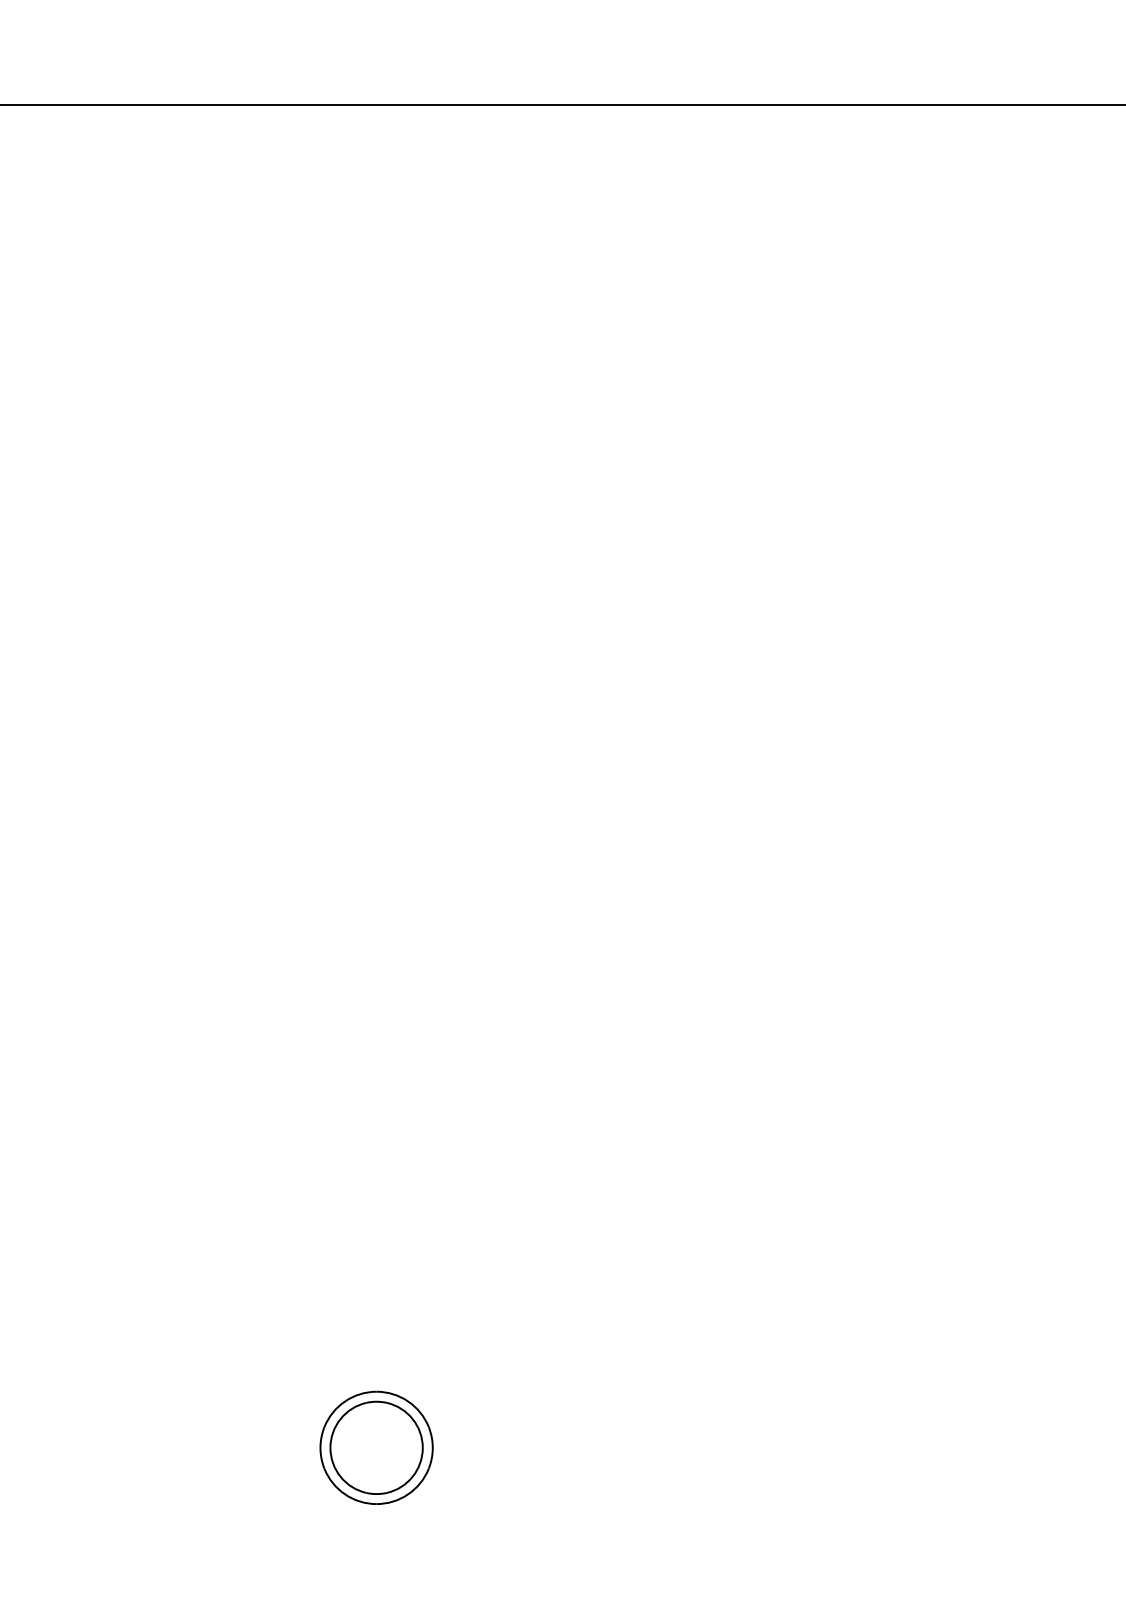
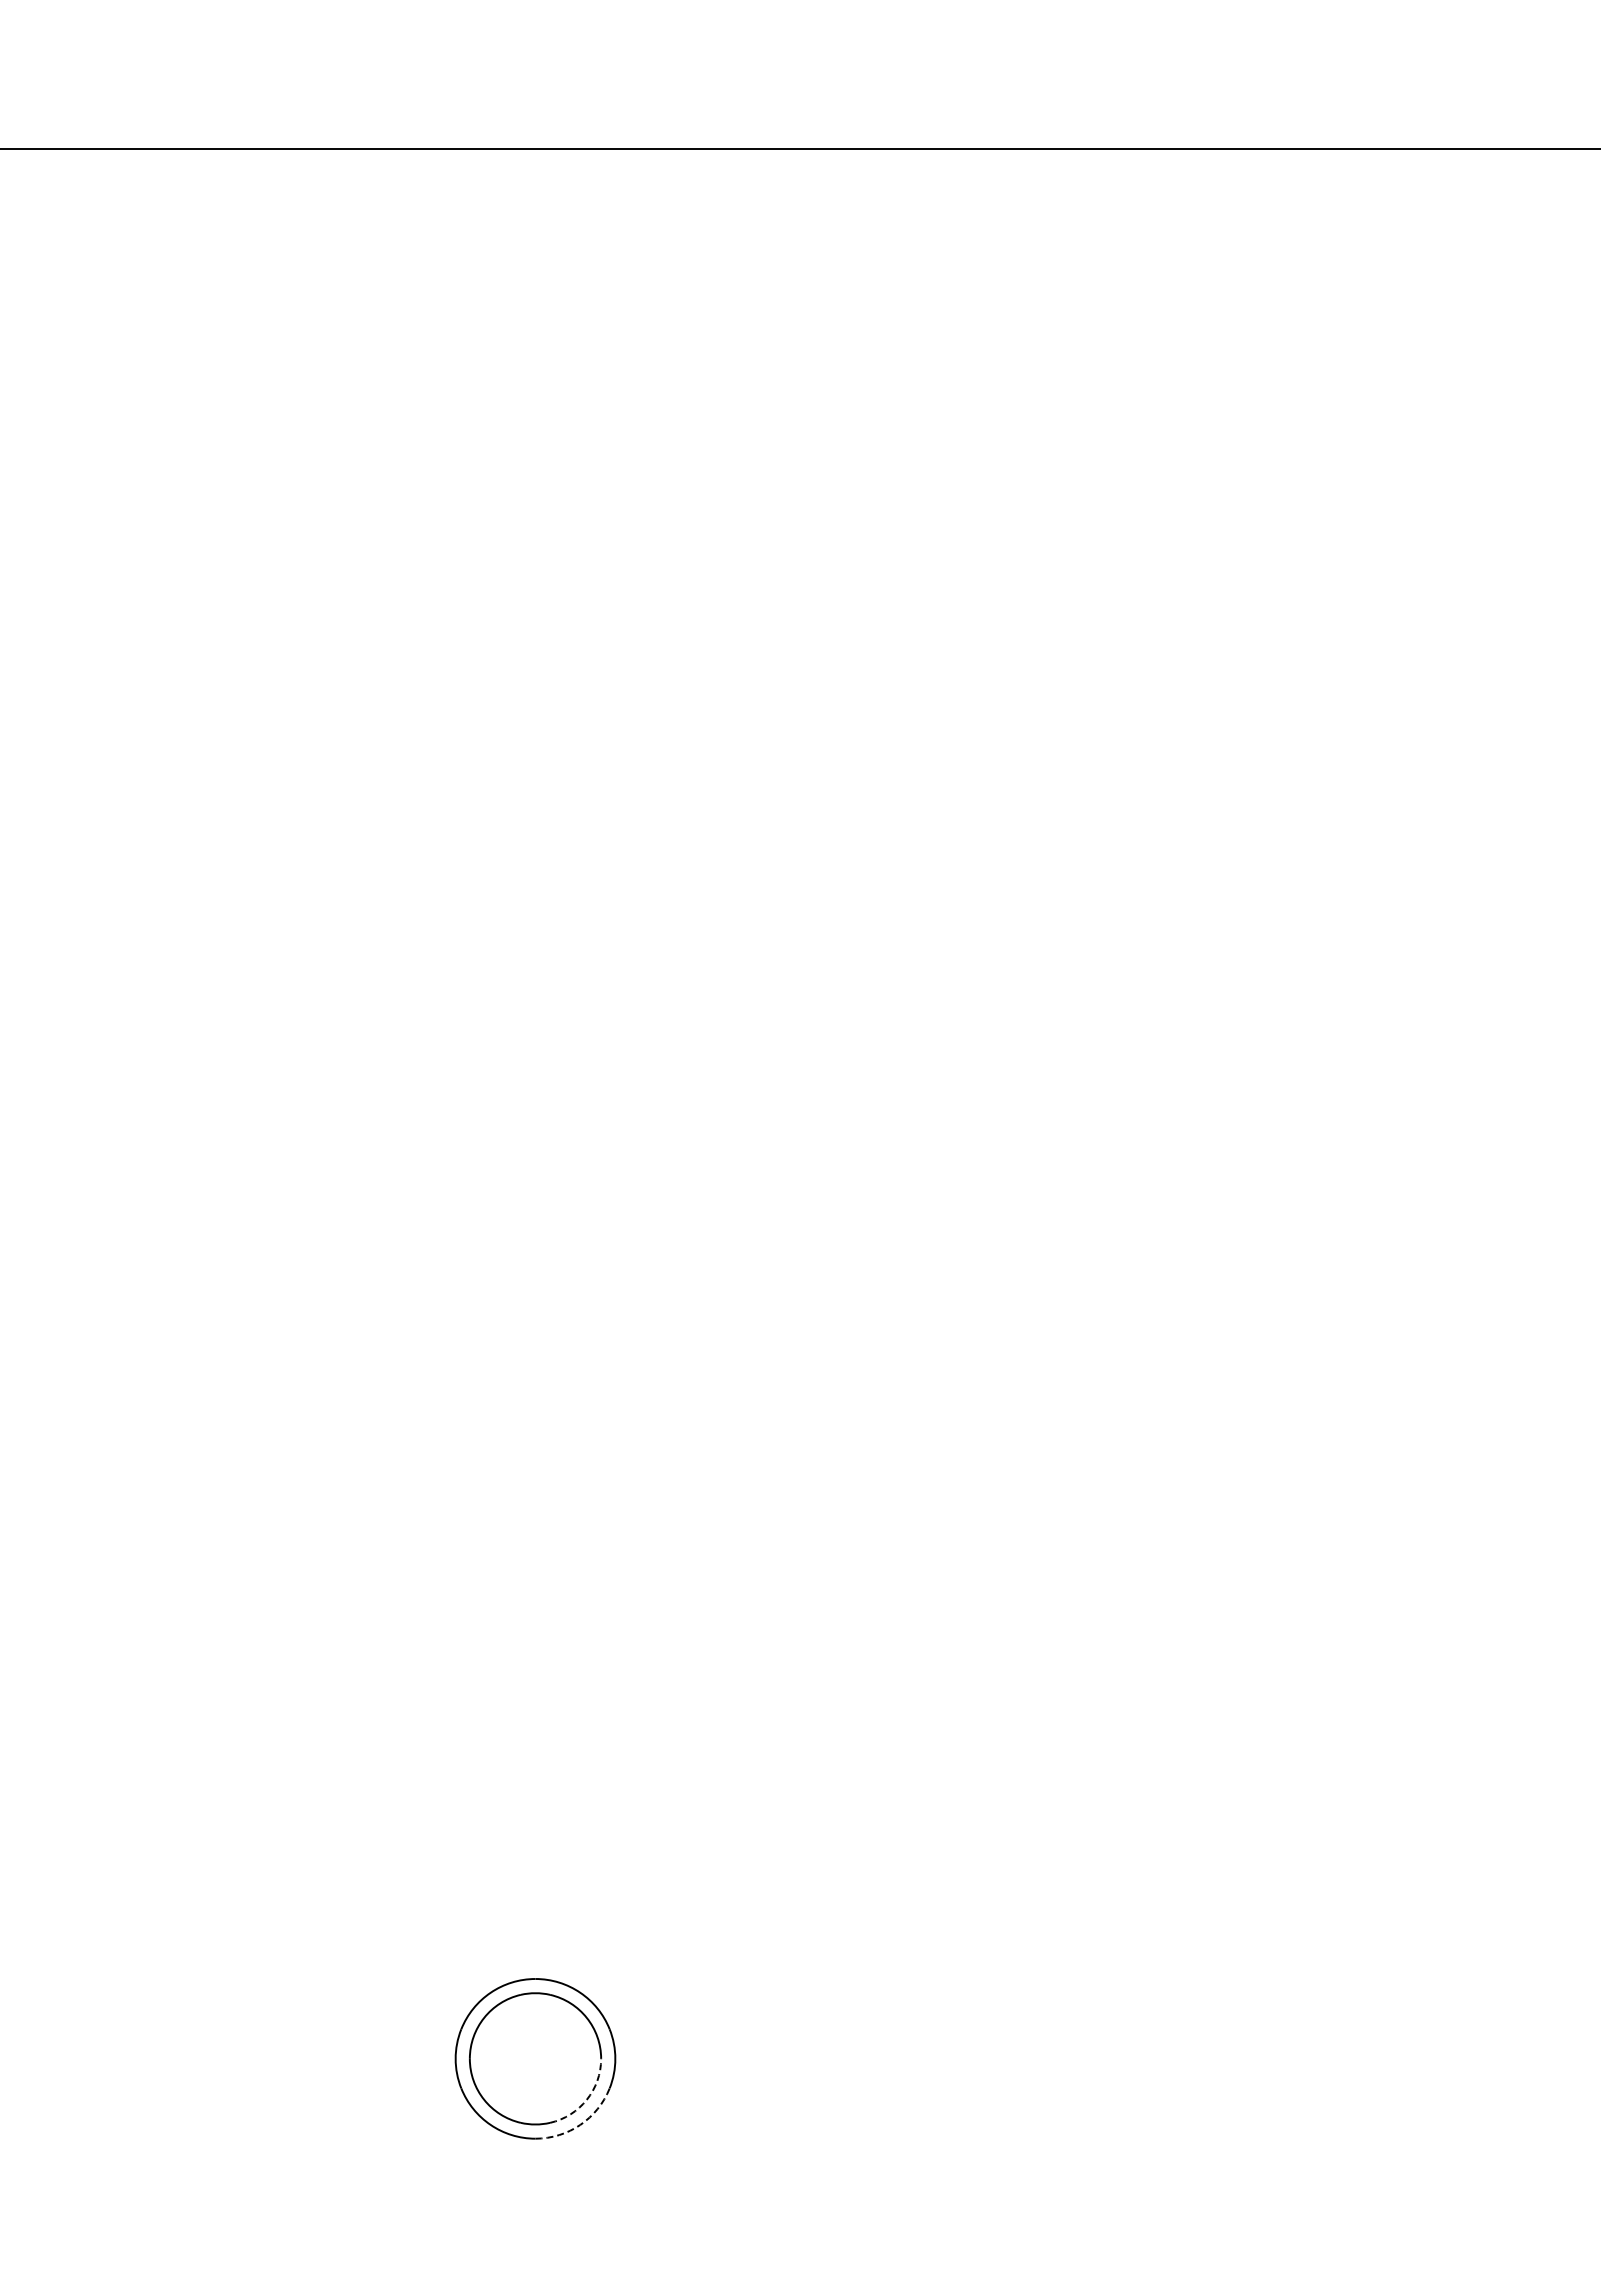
arc: (412, 1476) -> (586, 2099), solid -> dashed
arc: (408, 1494) -> (580, 2124), solid -> dashed

